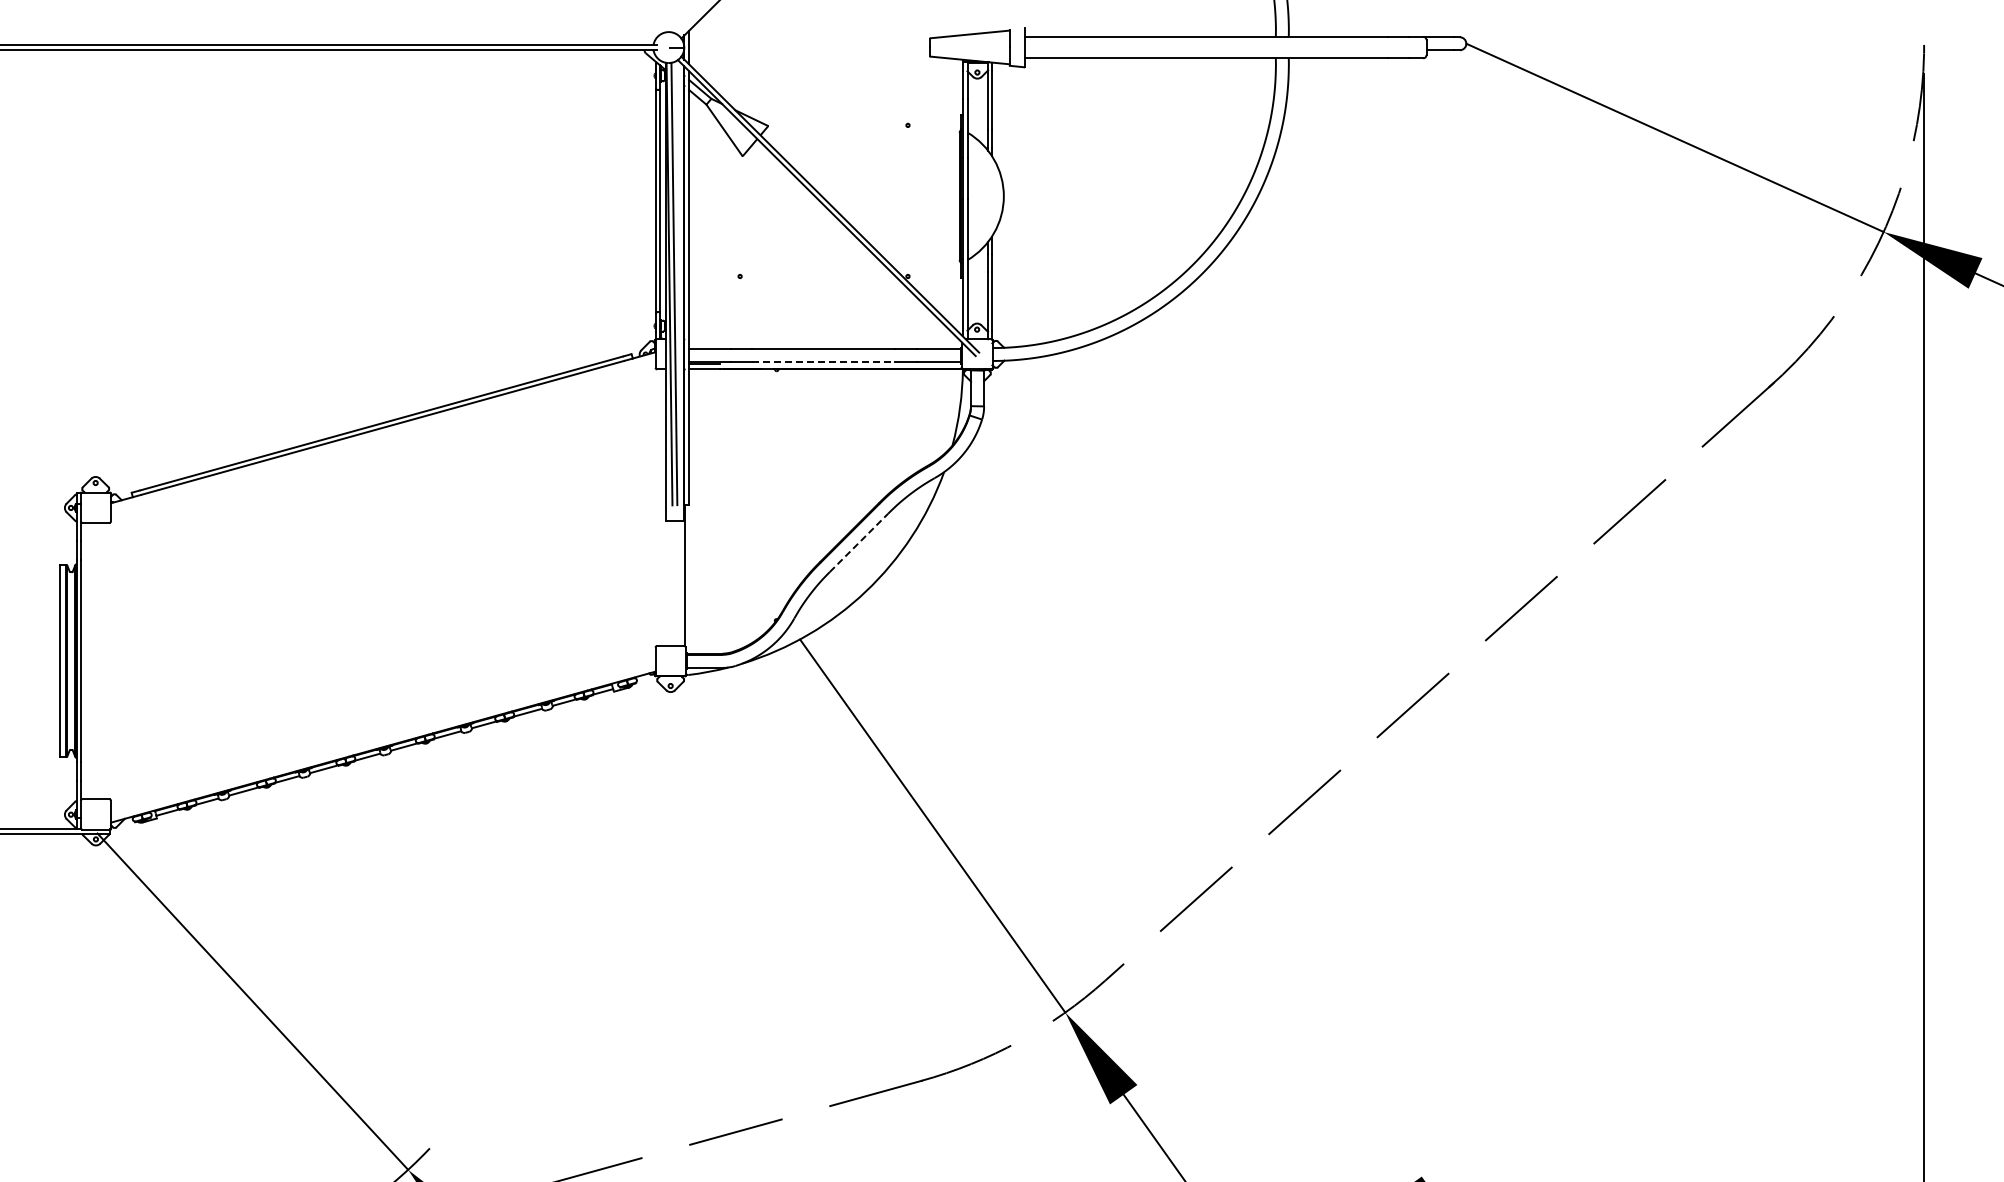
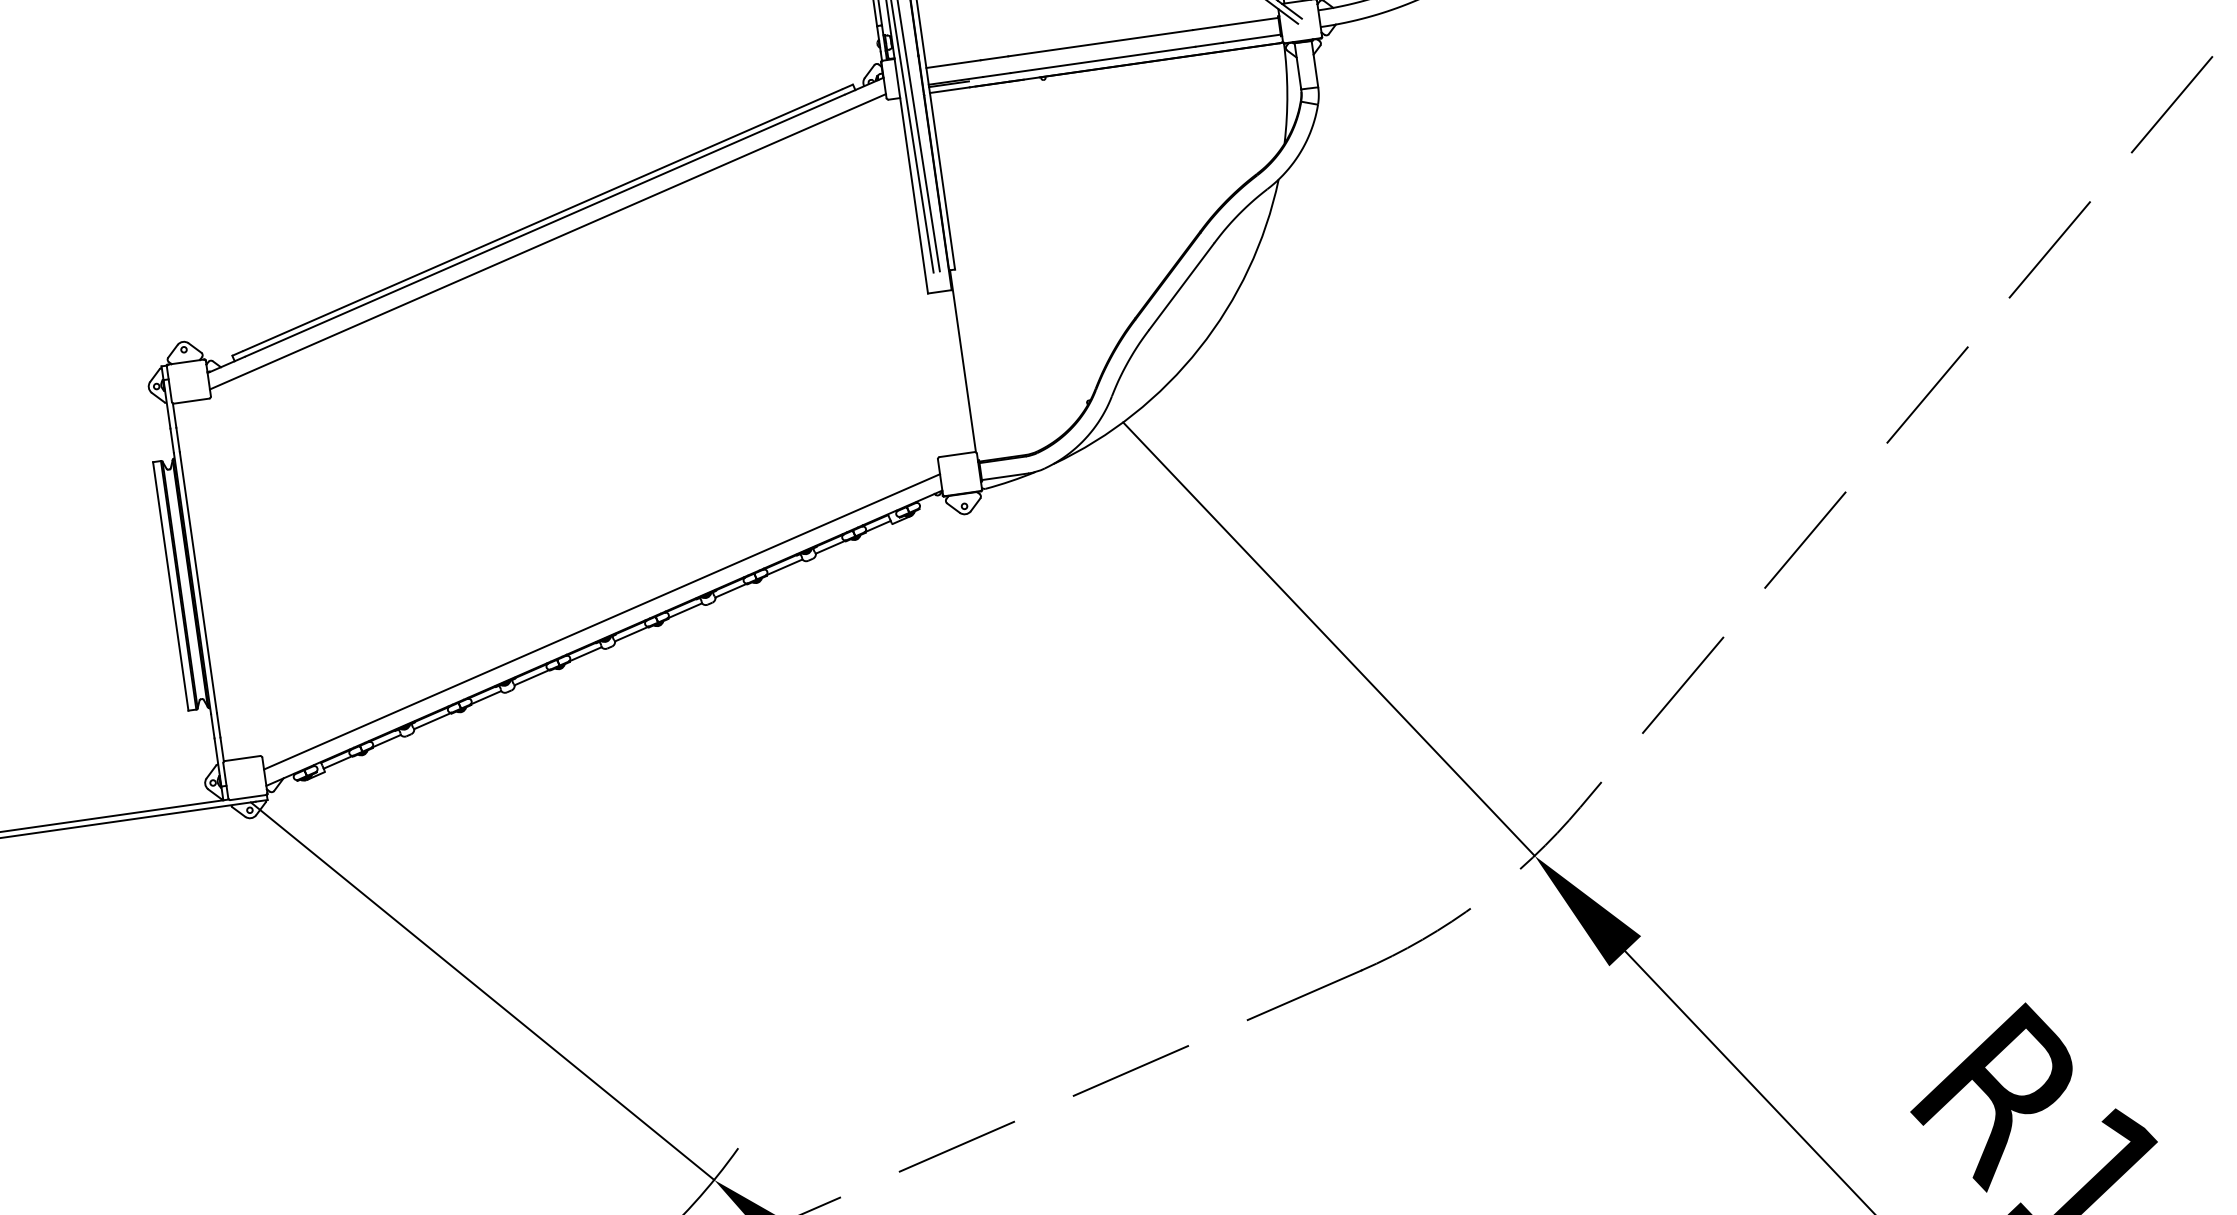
line: (824, 362) -> (1103, 59), dashed -> solid
line: (383, 439) -> (548, 240), added
line: (859, 542) -> (1182, 286), dashed -> solid
line: (383, 733) -> (602, 620), added

